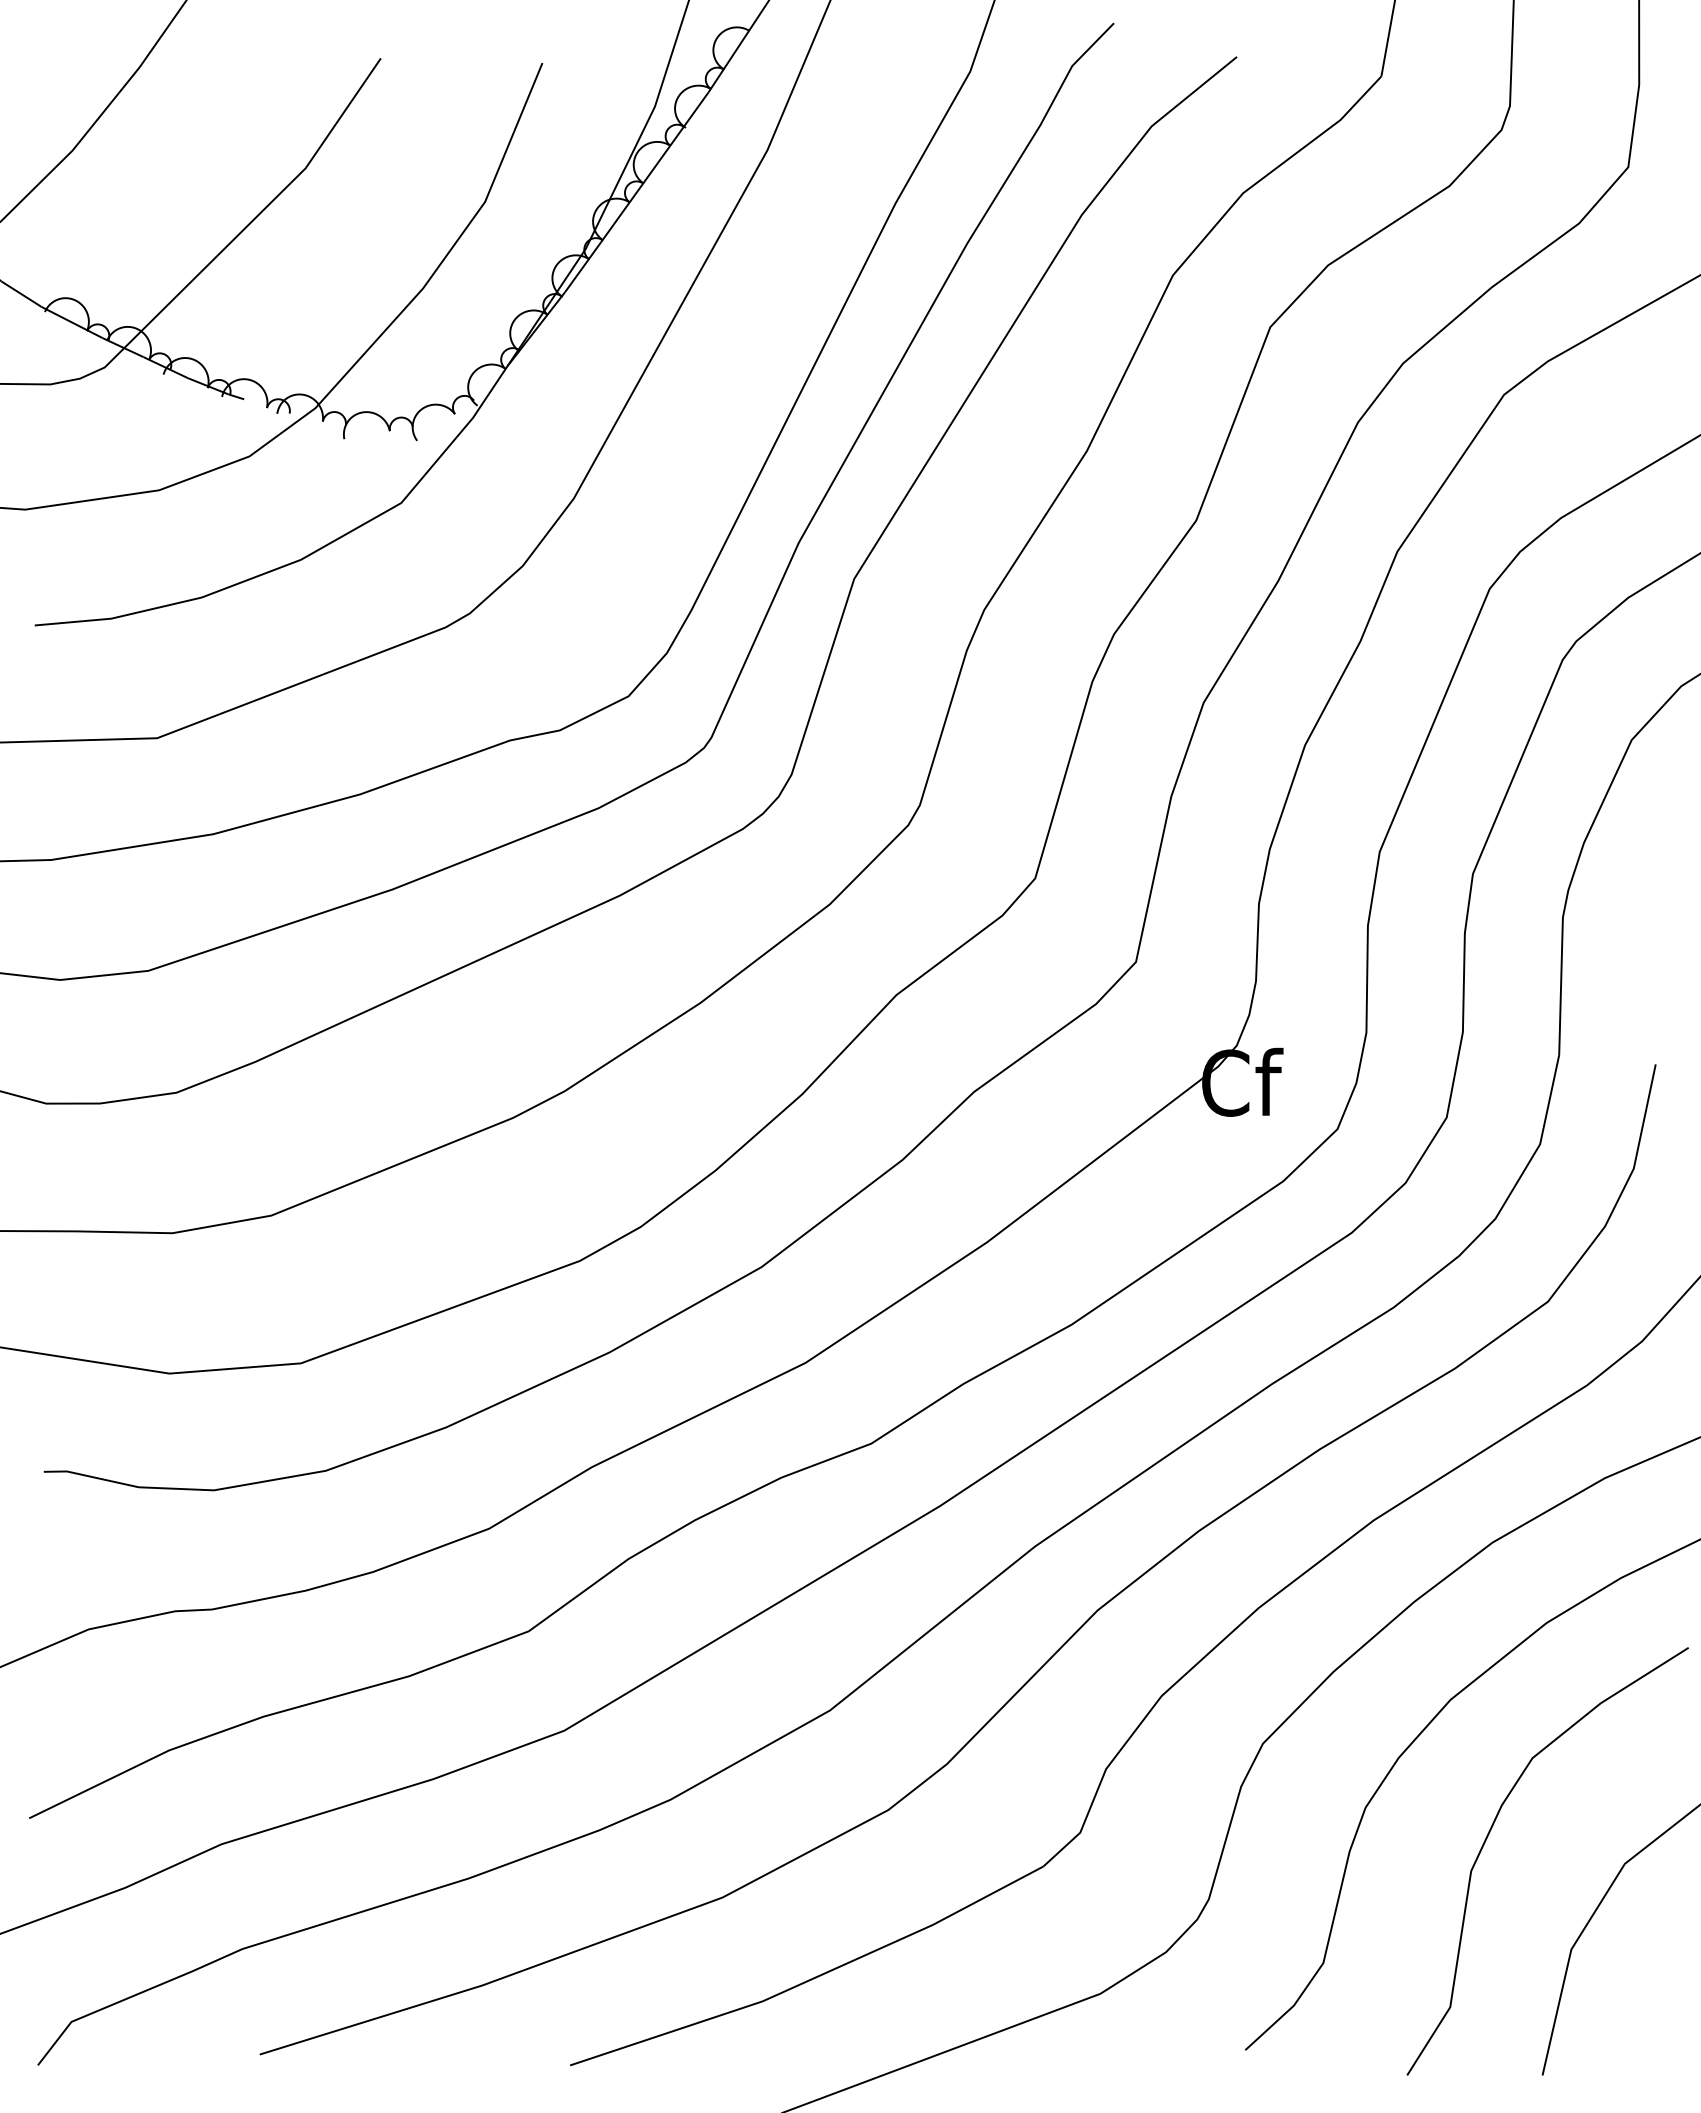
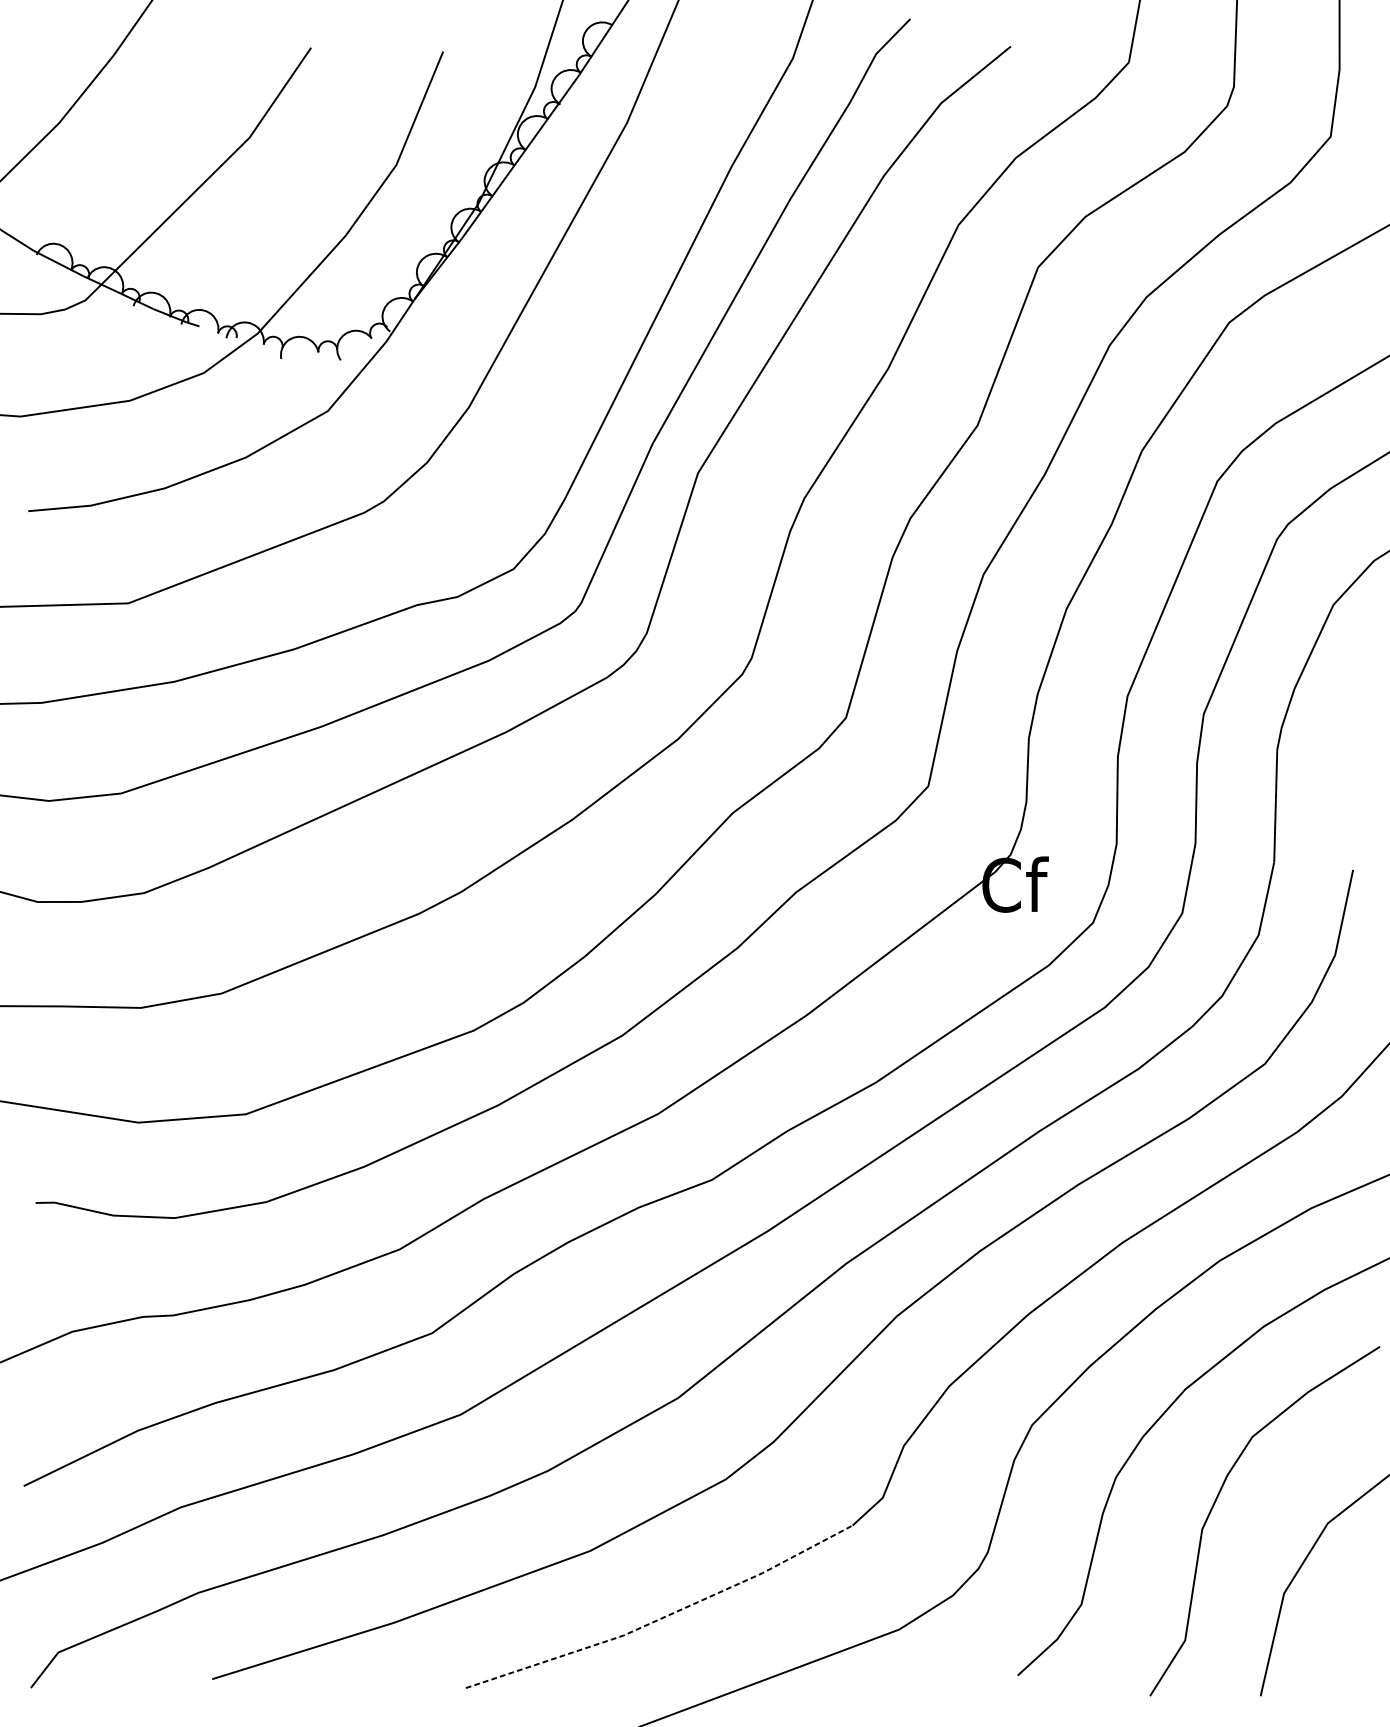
line: (812, 1978) -> (663, 1617), solid -> dashed

